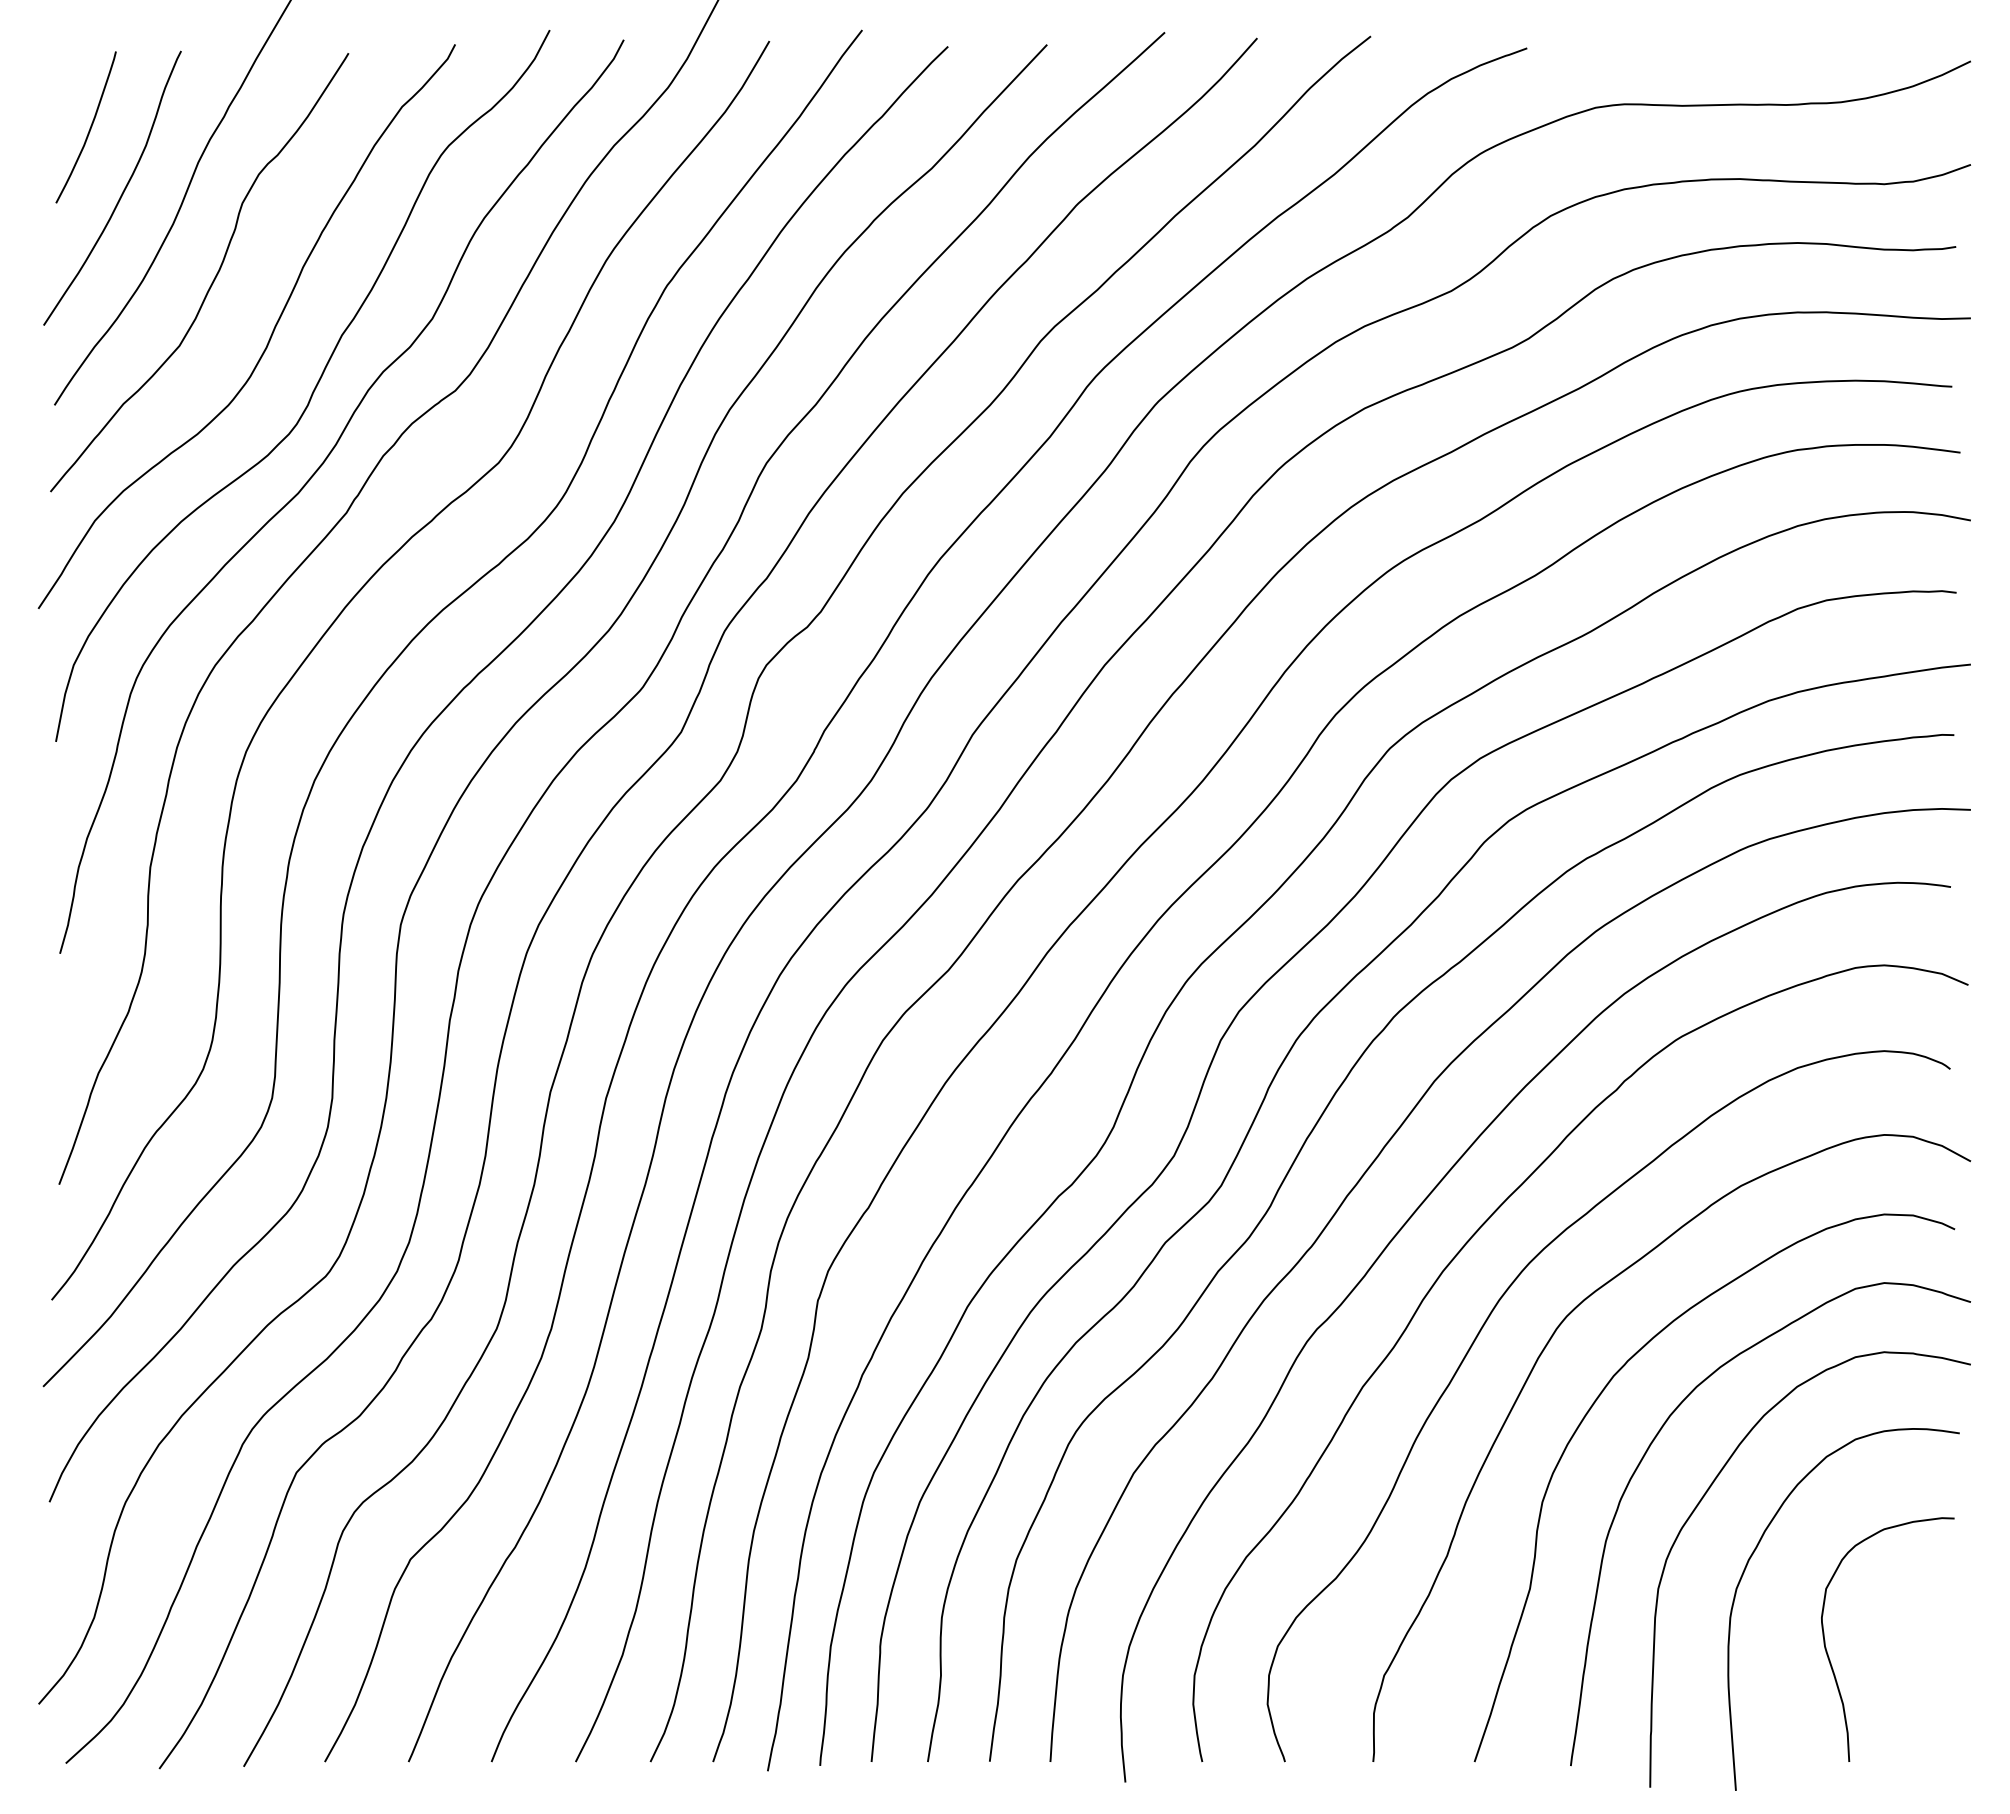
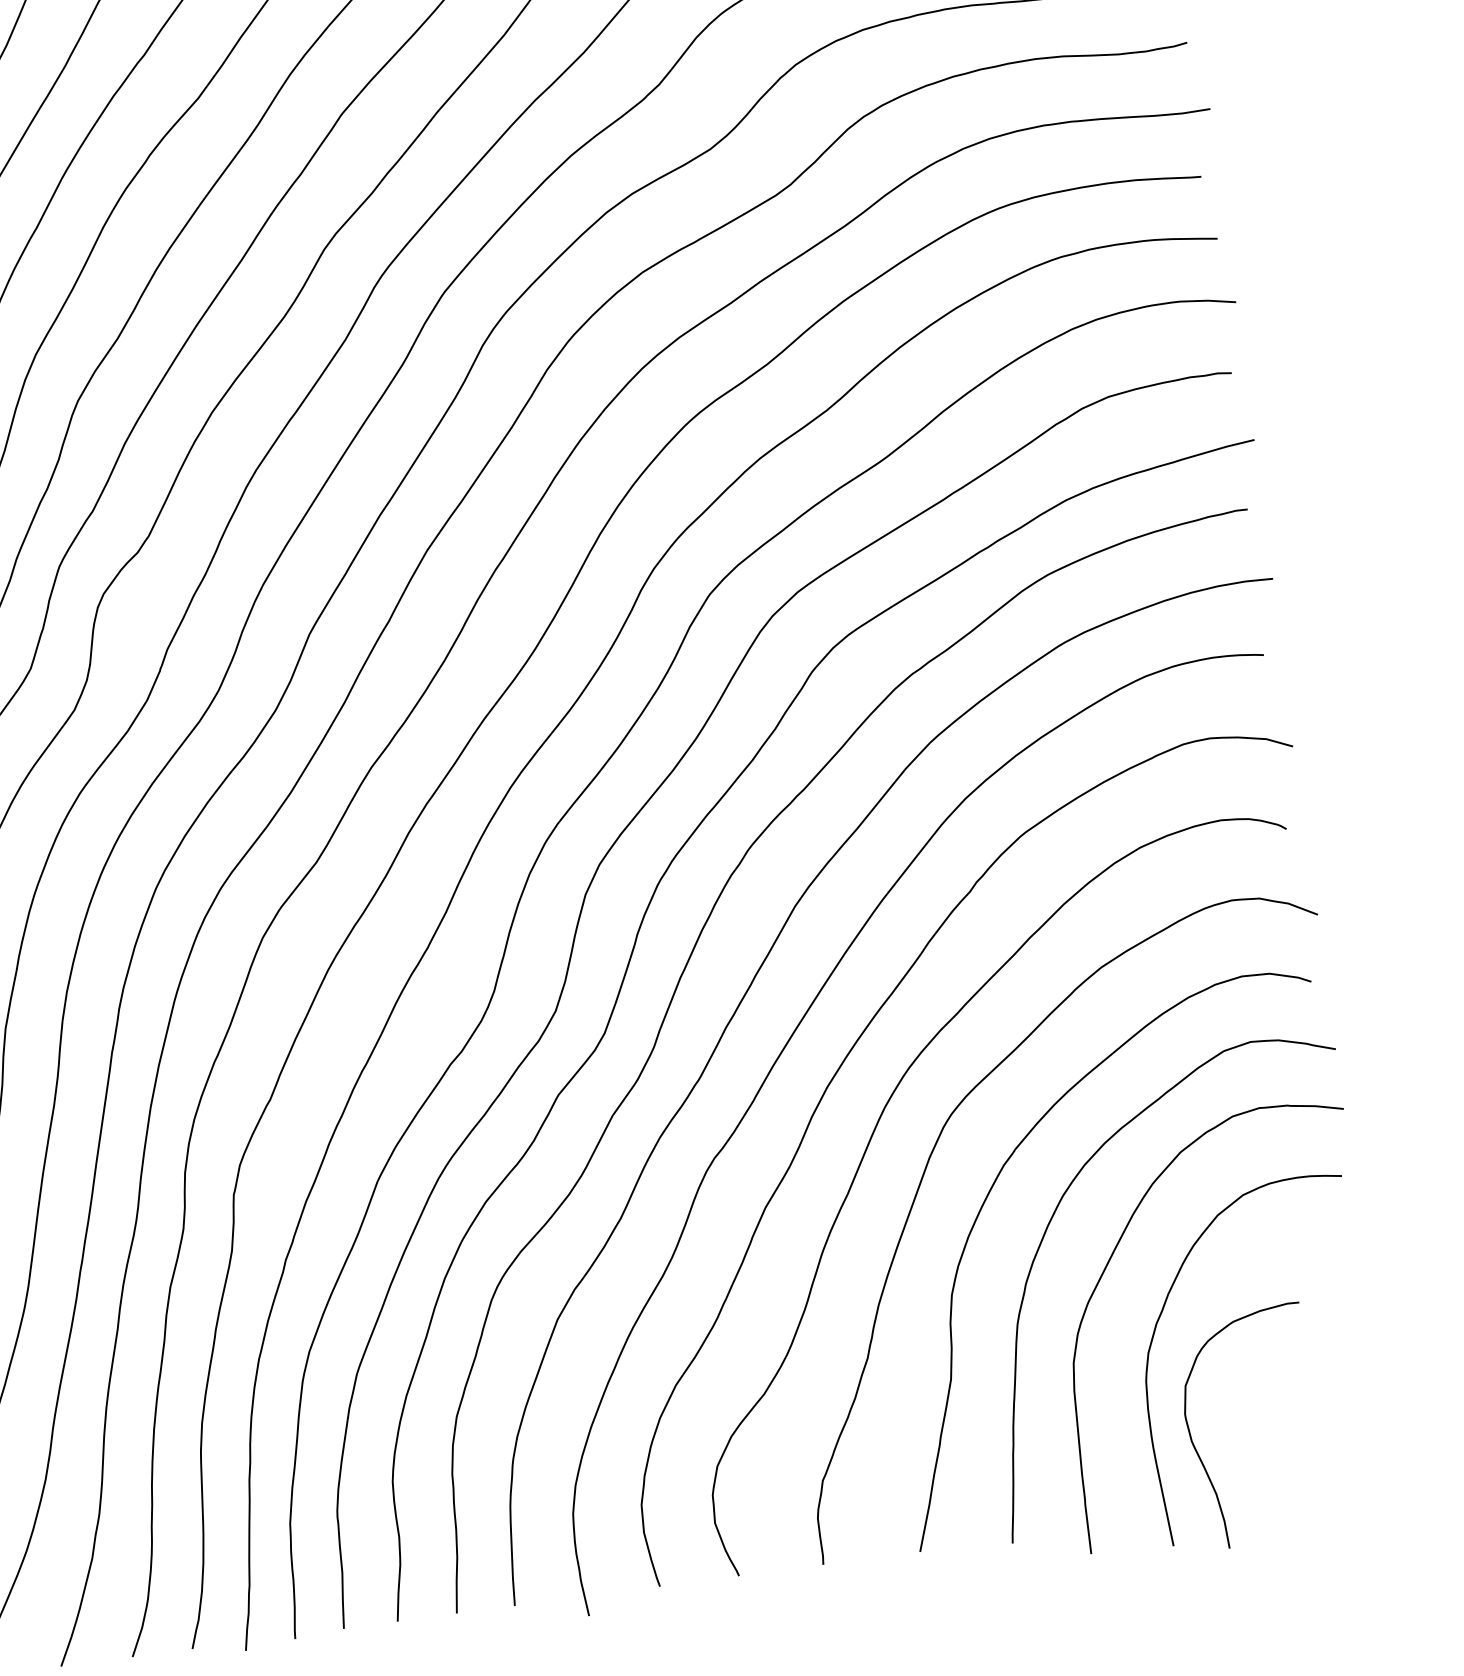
curve: (1829, 1657) -> (1197, 1451), moved

